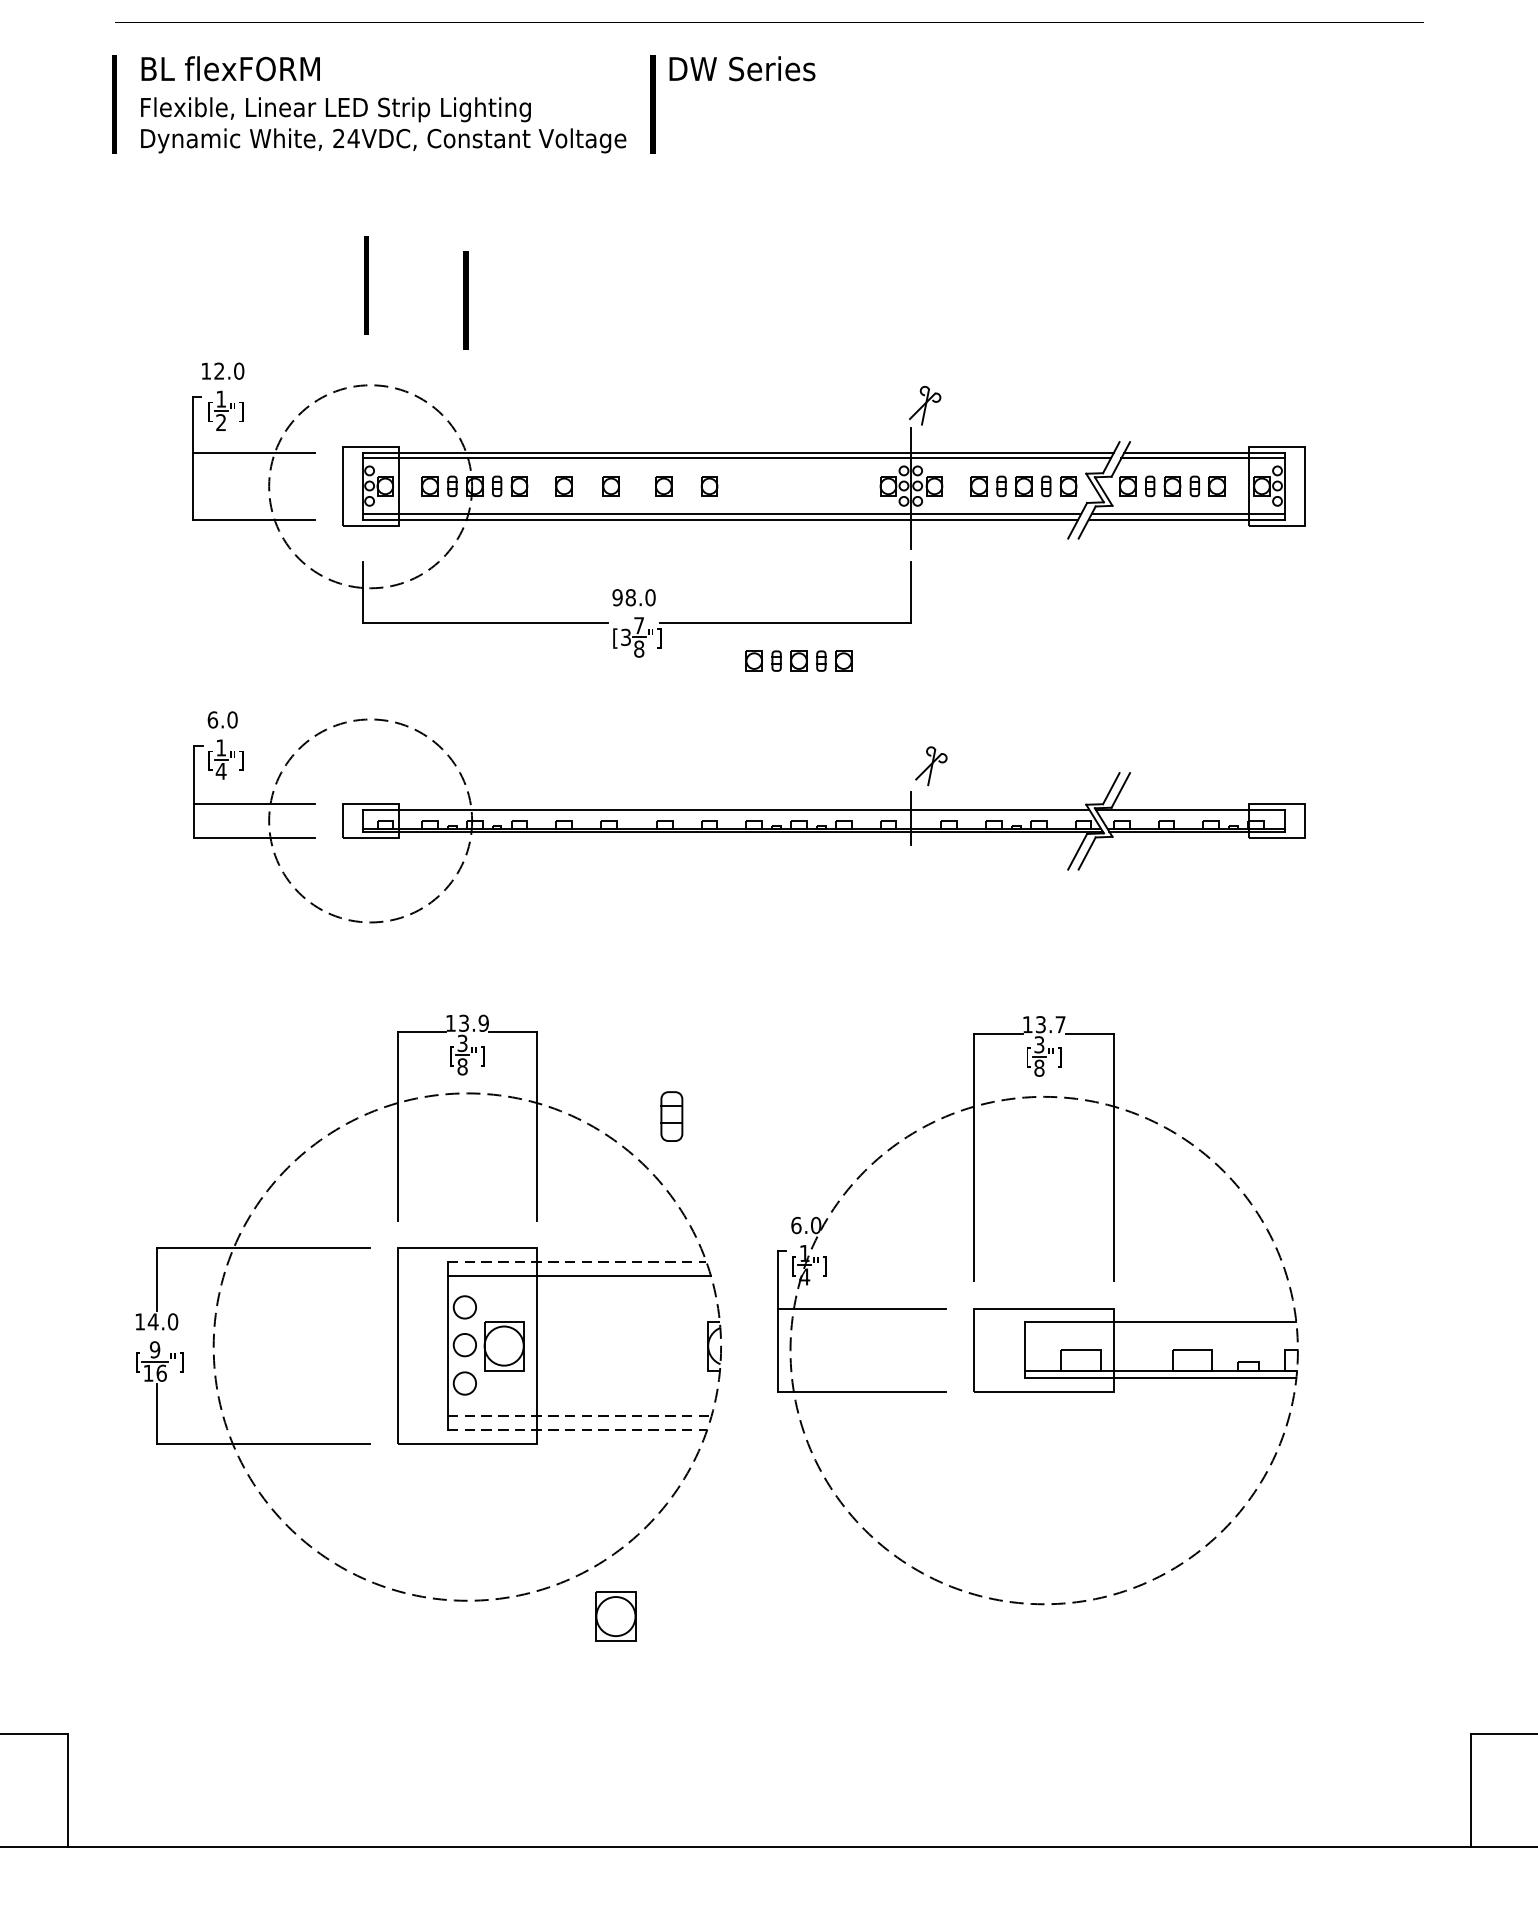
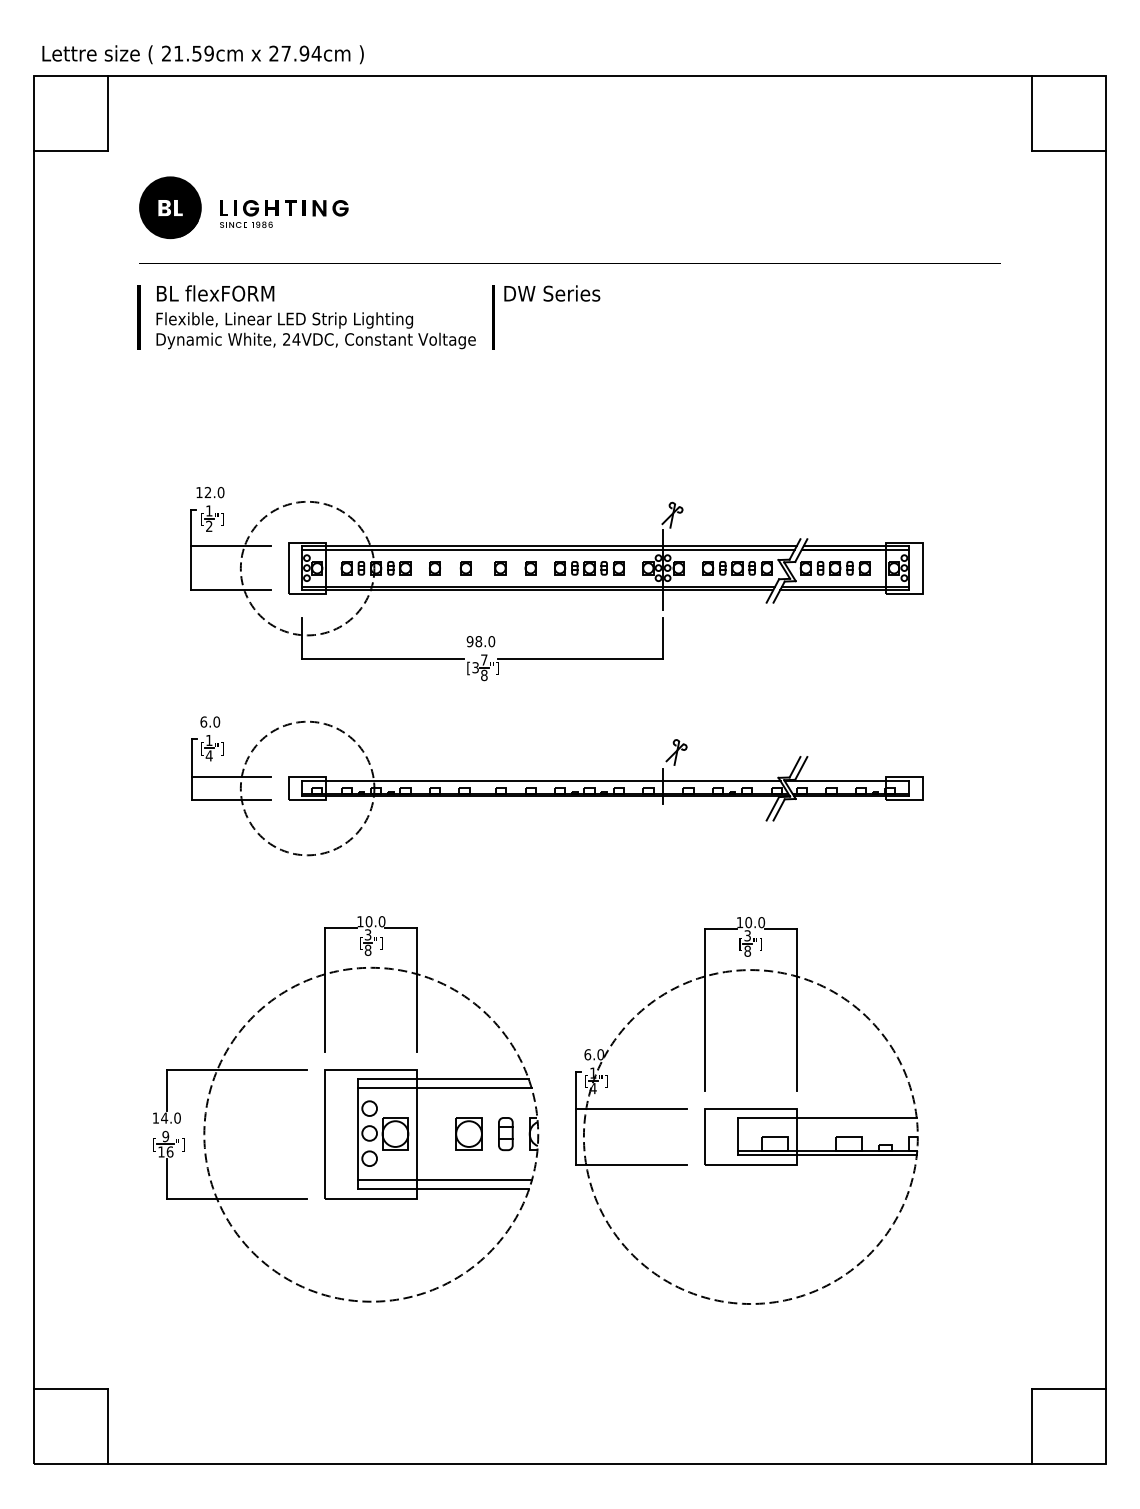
line: (365, 286) -> (304, 436), removed
line: (466, 301) -> (370, 446), removed
part: (798, 661) -> (589, 568), moved
text: (473, 1023) -> (375, 921), 13.9 -> 10.0
text: (1051, 1024) -> (755, 922), 13.7 -> 10.0
part: (671, 1117) -> (505, 1134), moved
line: (577, 1261) -> (443, 1078), dashed -> solid
line: (580, 1416) -> (445, 1180), dashed -> solid
line: (578, 1430) -> (444, 1189), dashed -> solid
part: (615, 1615) -> (468, 1133), moved

